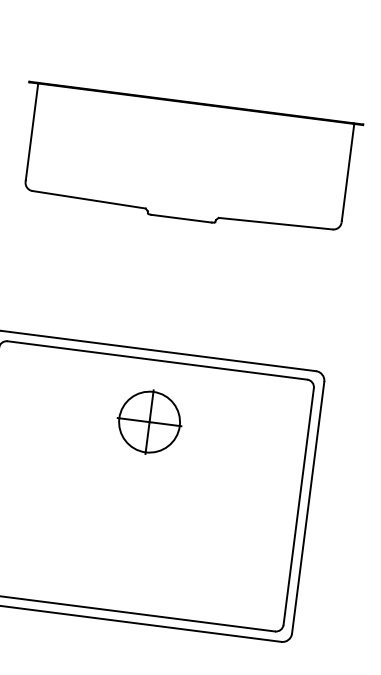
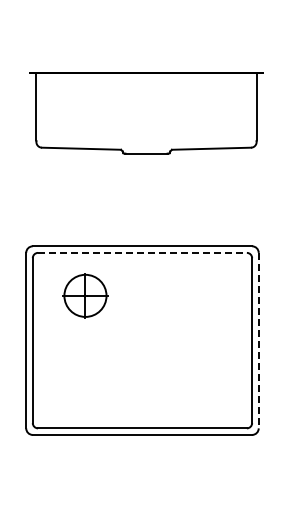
line: (157, 359) -> (142, 252), solid -> dashed
part: (149, 421) -> (85, 295), moved
line: (307, 507) -> (258, 340), solid -> dashed

